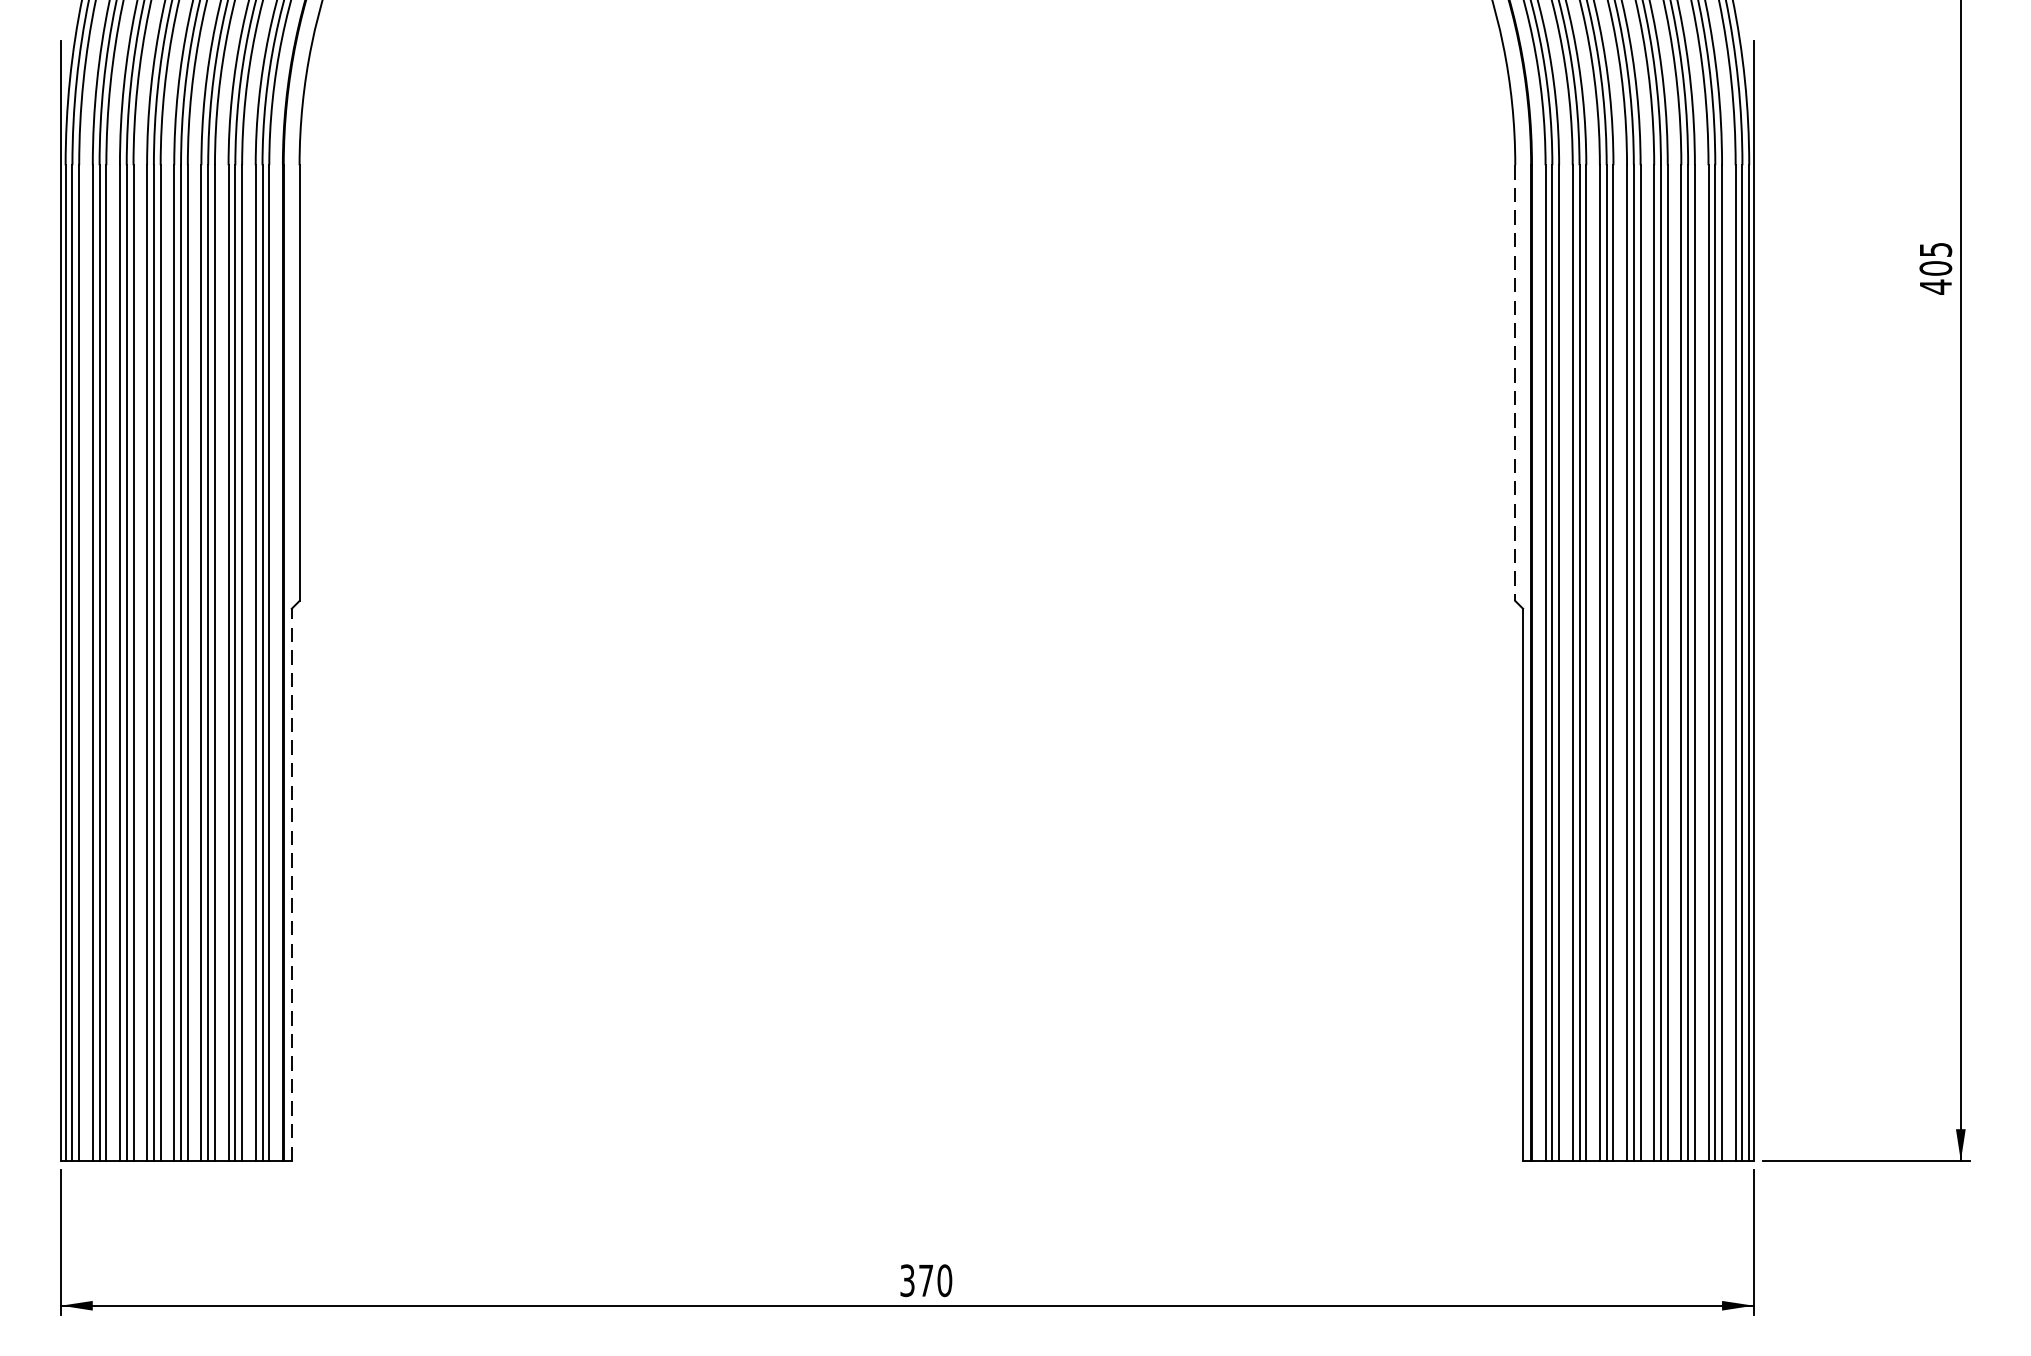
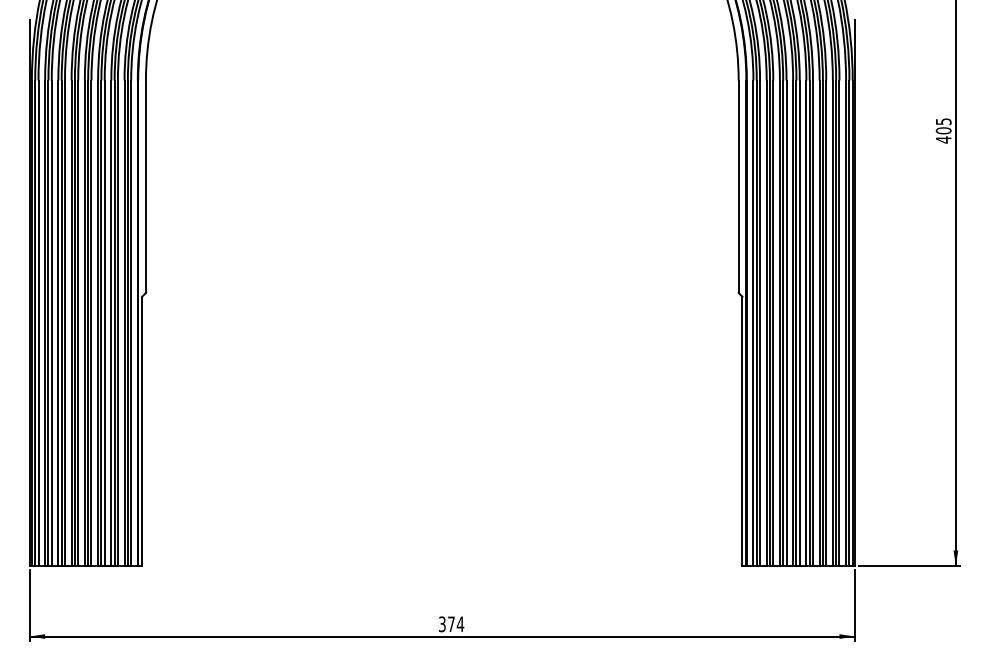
line: (1514, 384) -> (738, 187), dashed -> solid
line: (292, 885) -> (142, 431), dashed -> solid
text: (944, 1281) -> (460, 624), 370 -> 374

